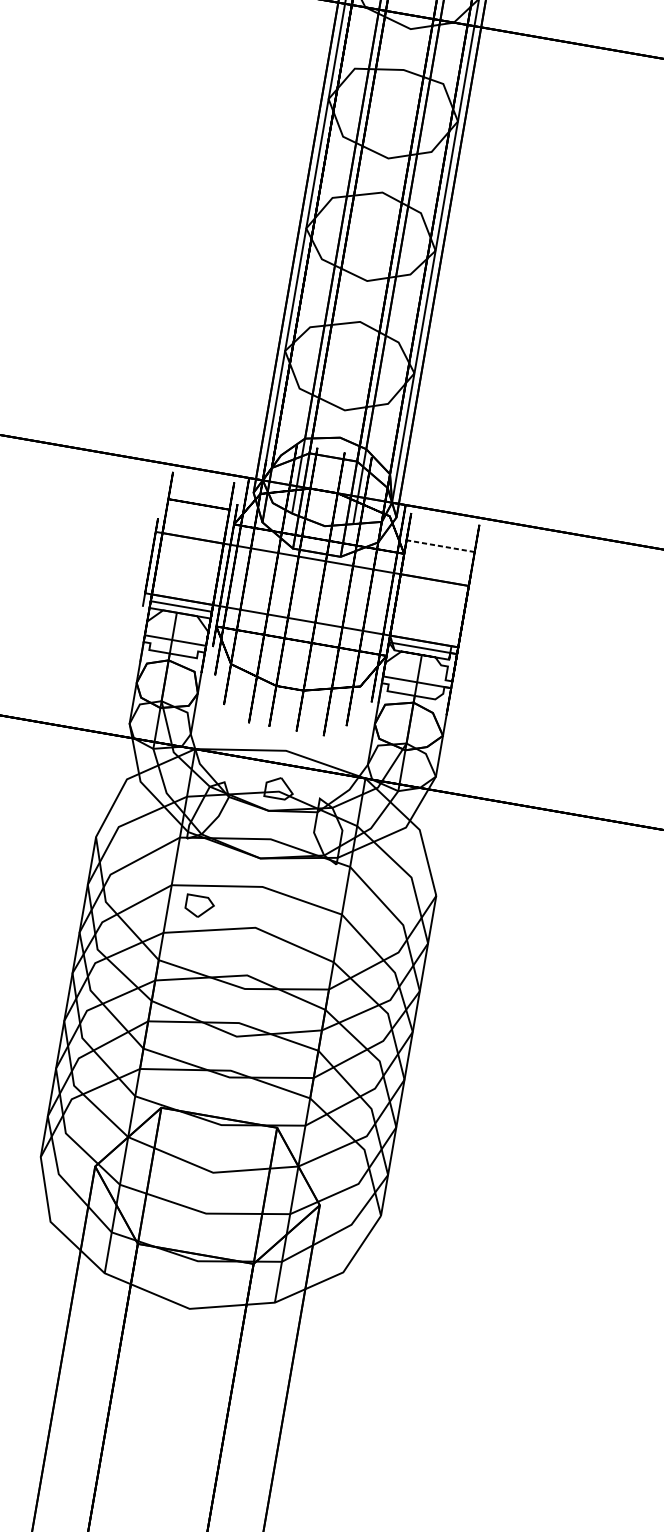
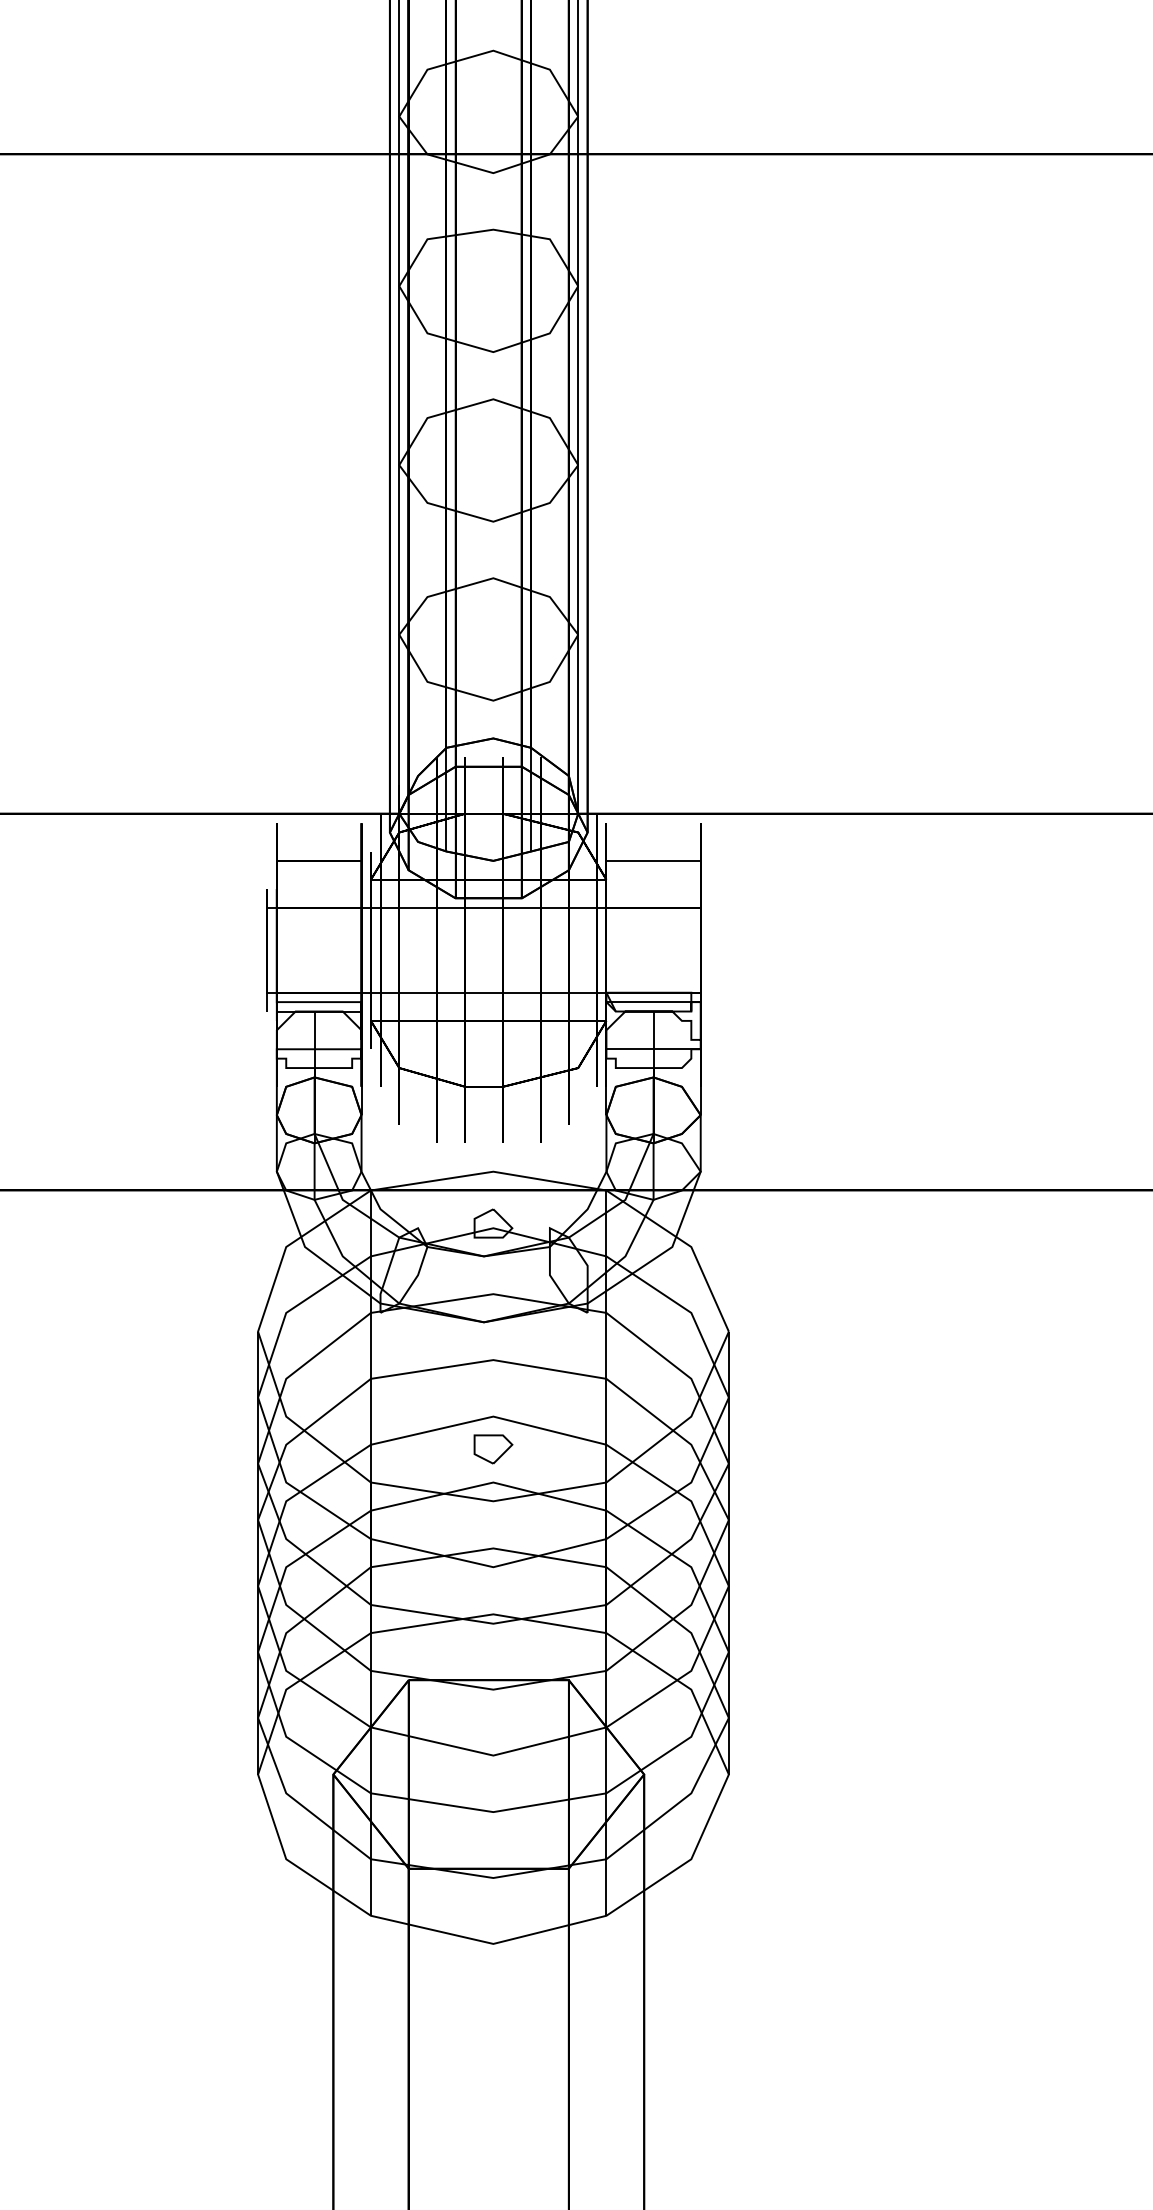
line: (440, 545) -> (653, 860), dashed -> solid
part: (199, 906) -> (493, 1449), moved

